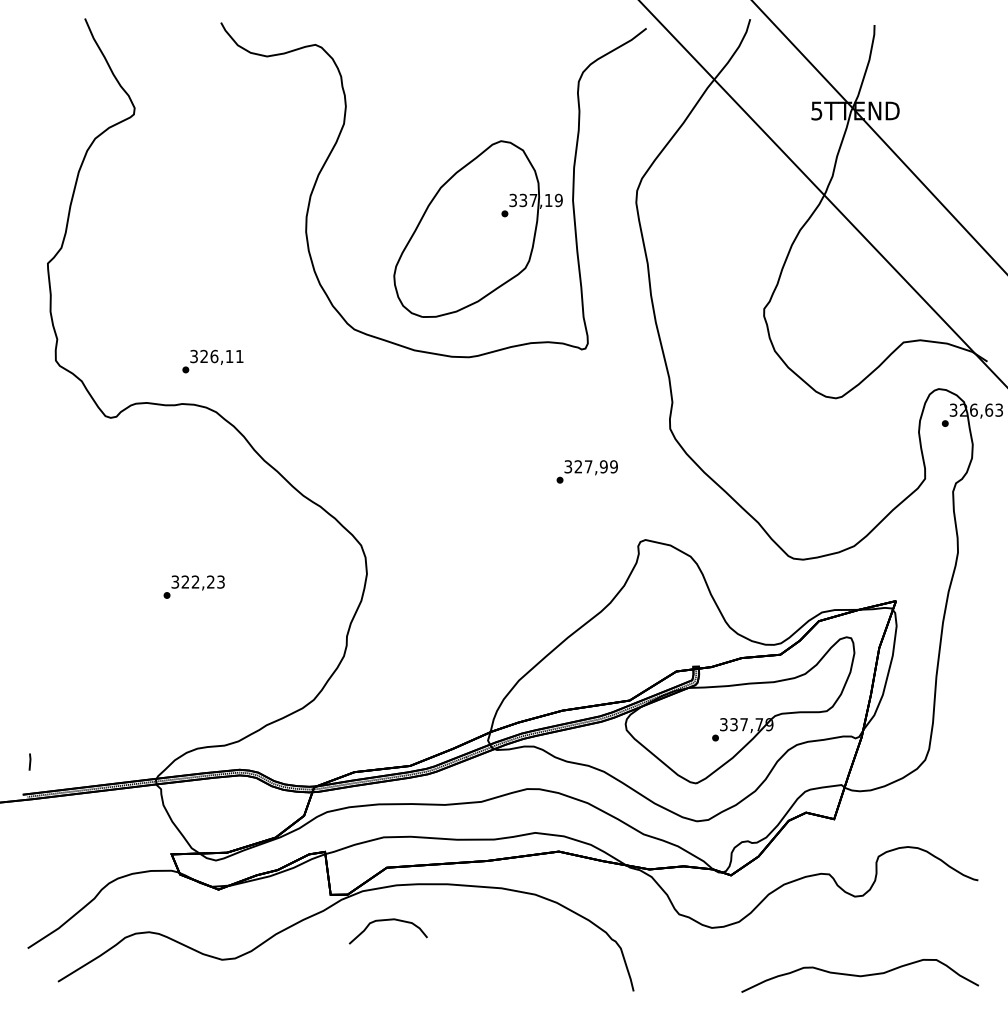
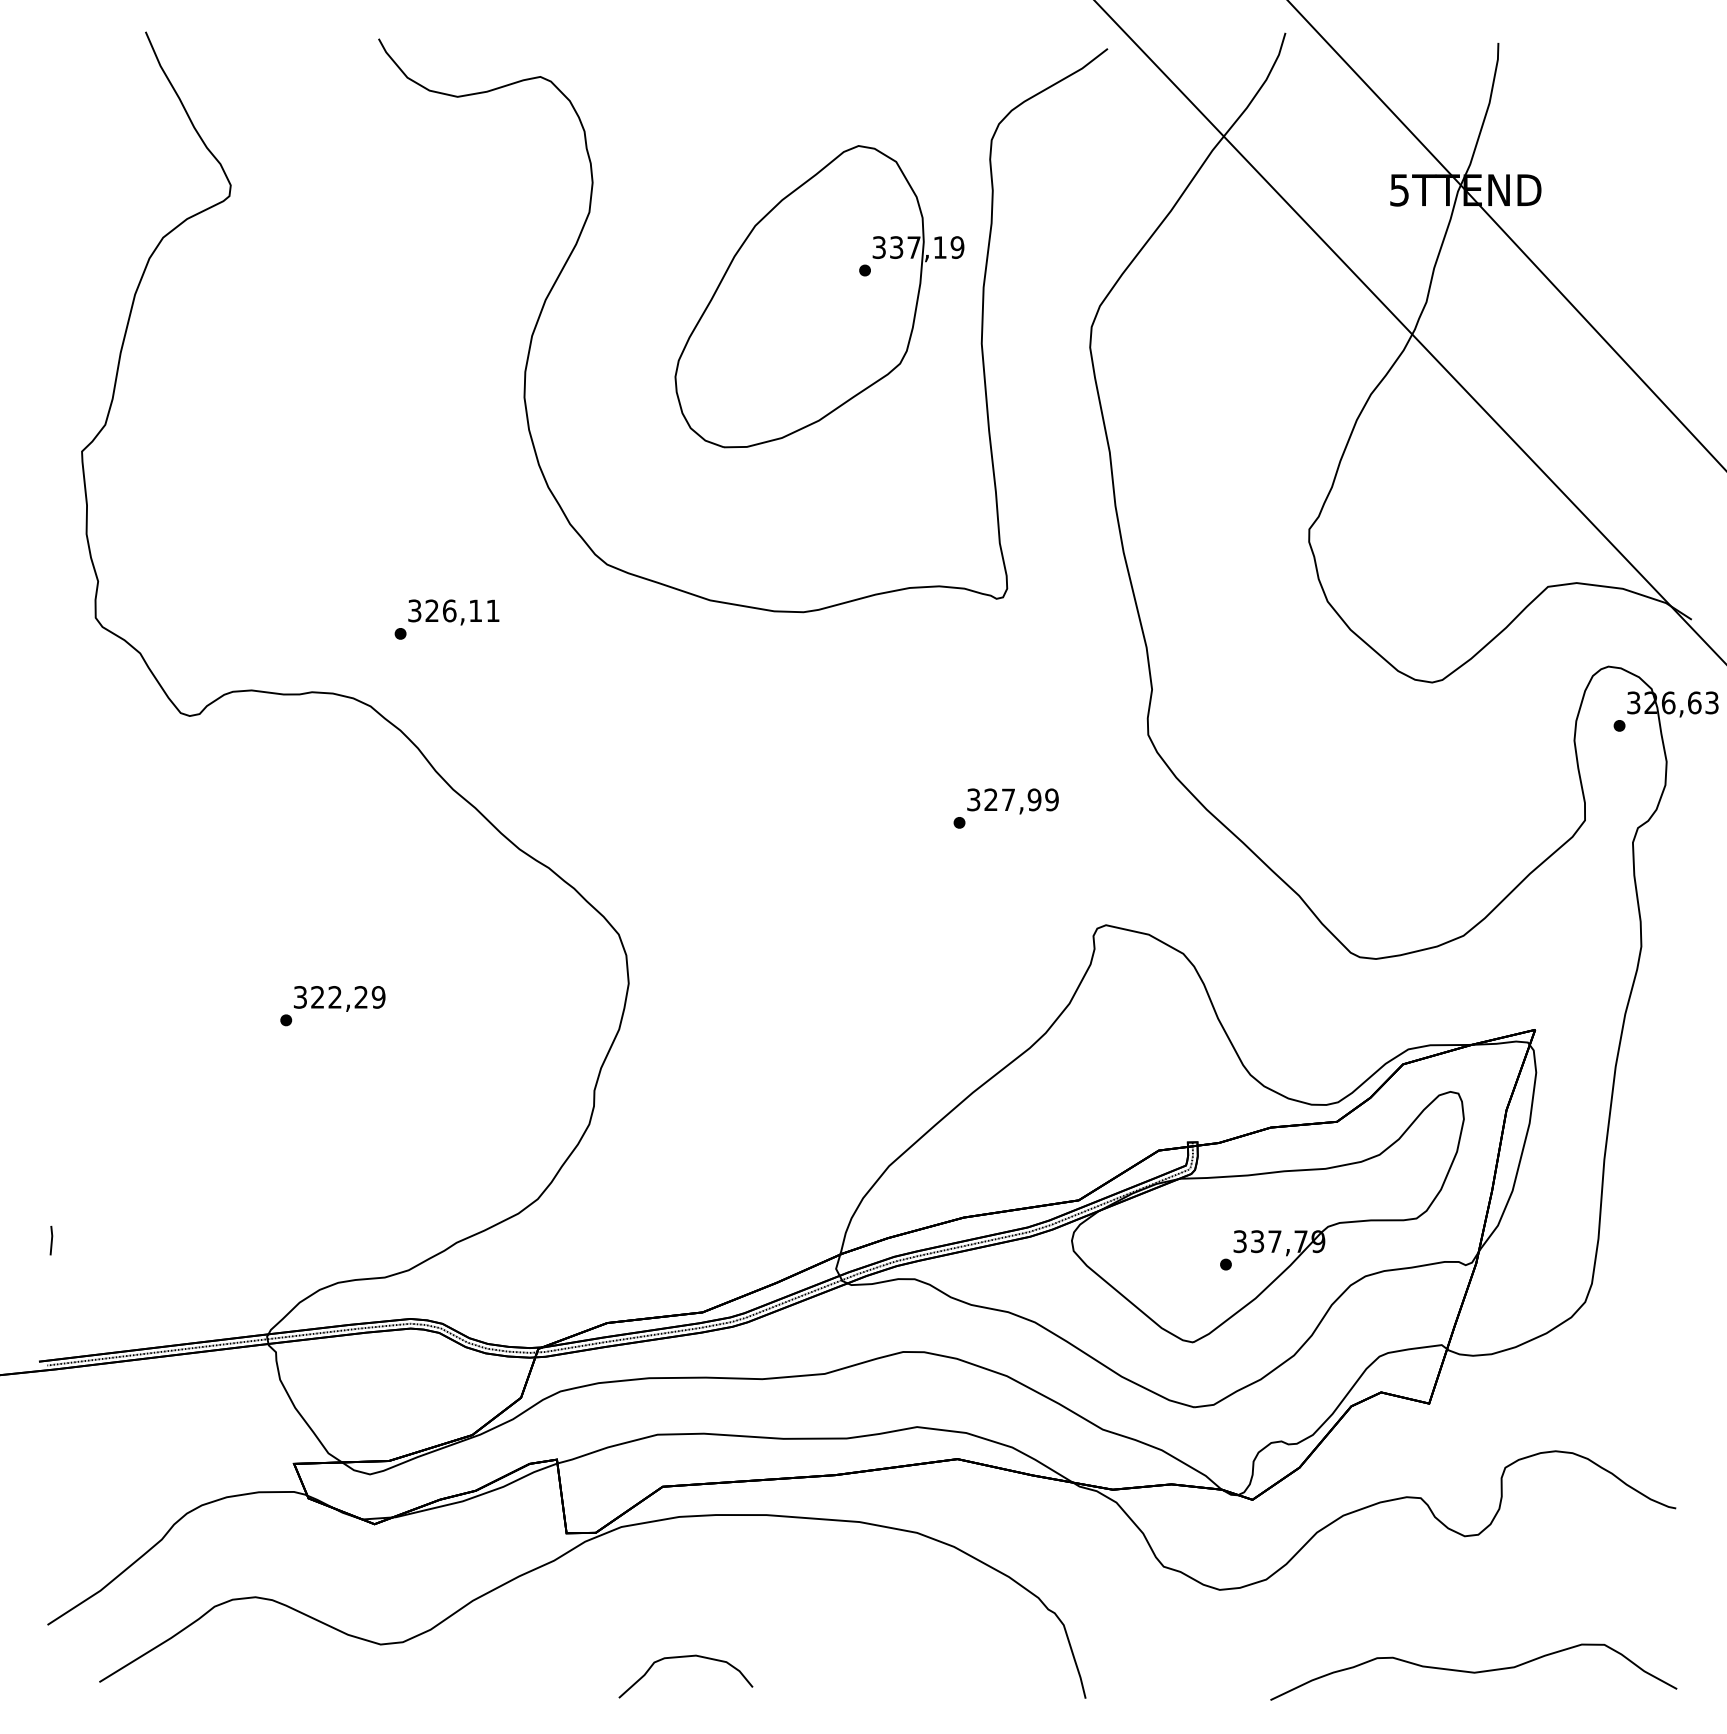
part: (477, 228) -> (818, 295), moved
text: (212, 361) -> (446, 619), moved
text: (220, 581) -> (377, 996), 322,23 -> 322,29
line: (29, 761) -> (50, 1239), moved
part: (383, 921) -> (677, 1659), moved

